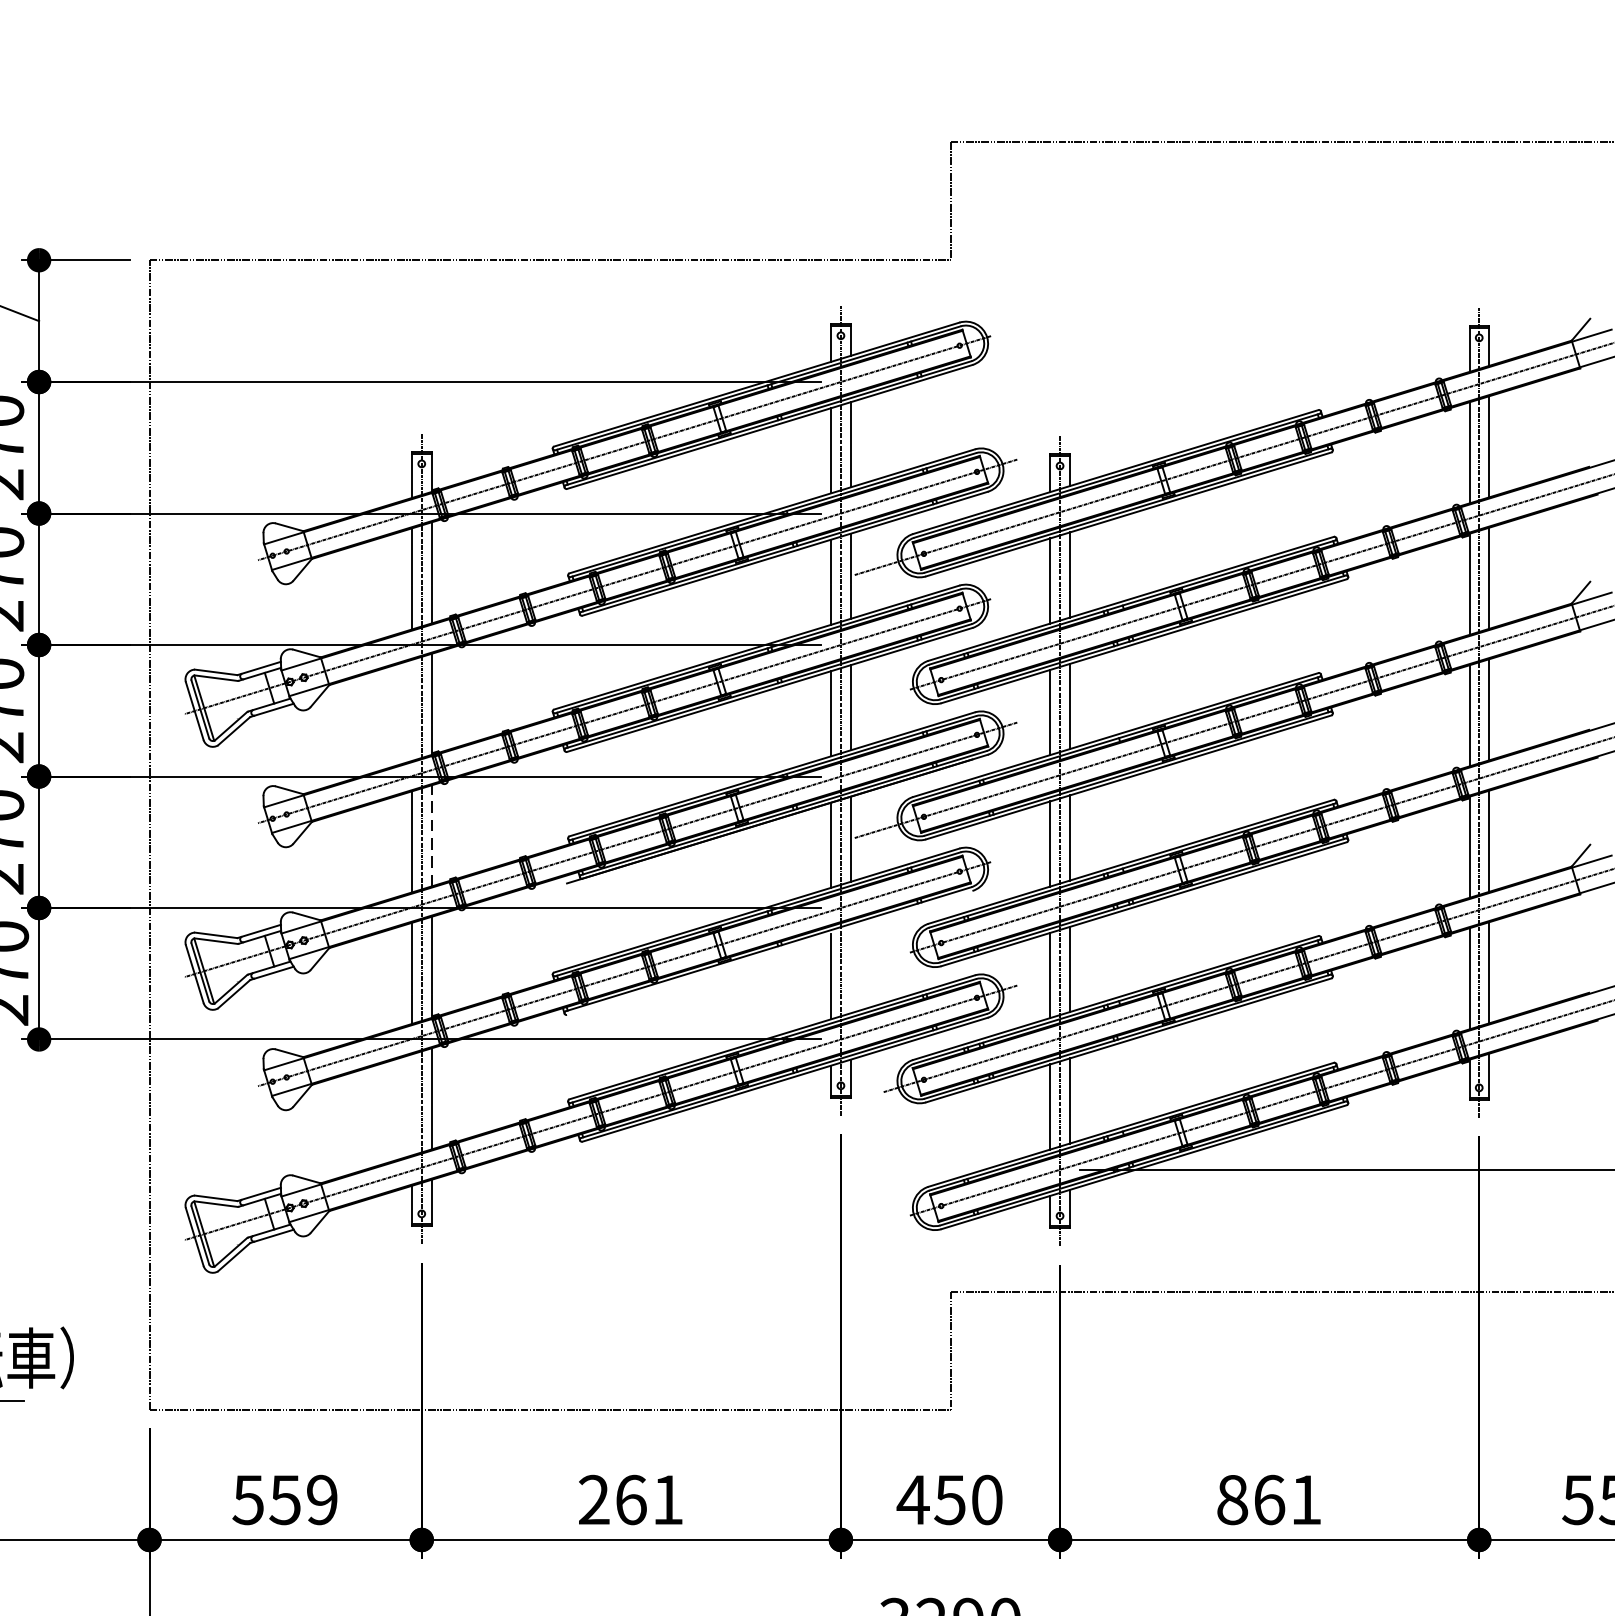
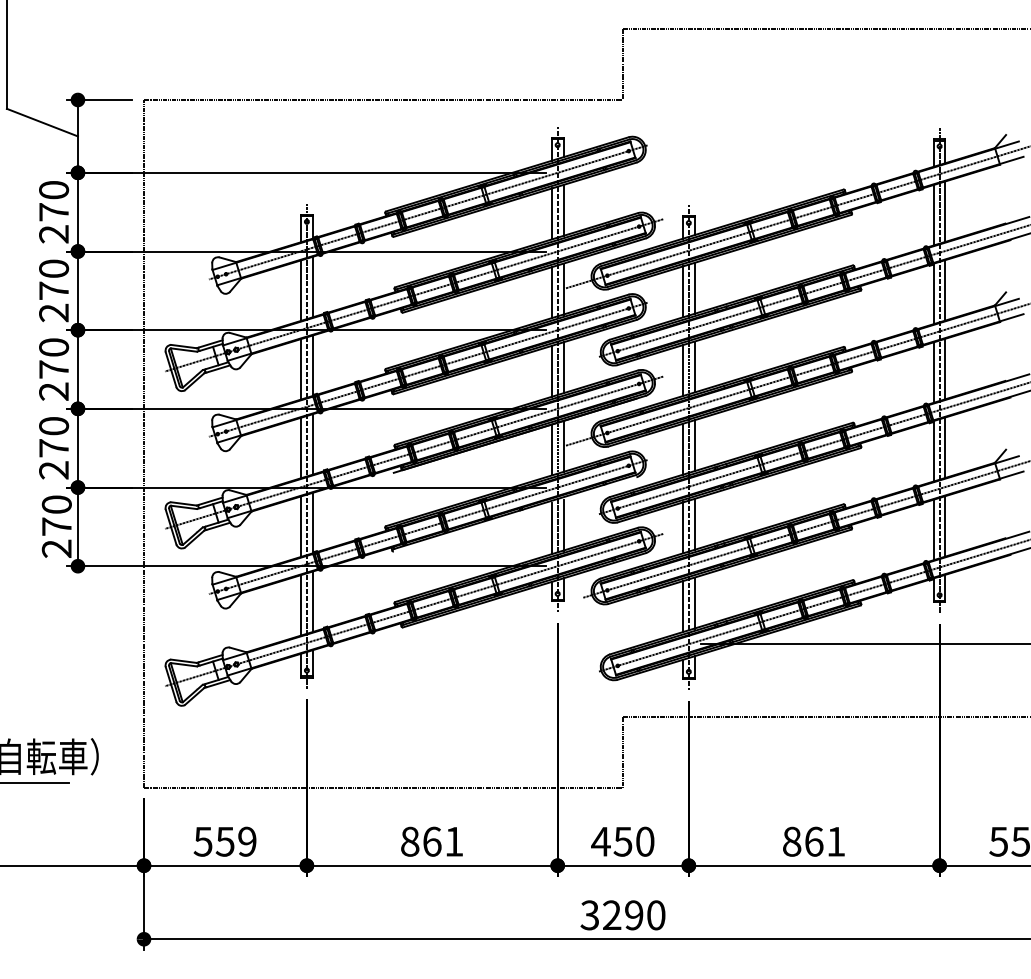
line: (412, 710) -> (301, 369), added
line: (431, 834) -> (312, 443), dashed -> solid
line: (850, 969) -> (563, 524), added
line: (412, 1105) -> (301, 605), added
text: (594, 1499) -> (410, 841), 261 -> 861

